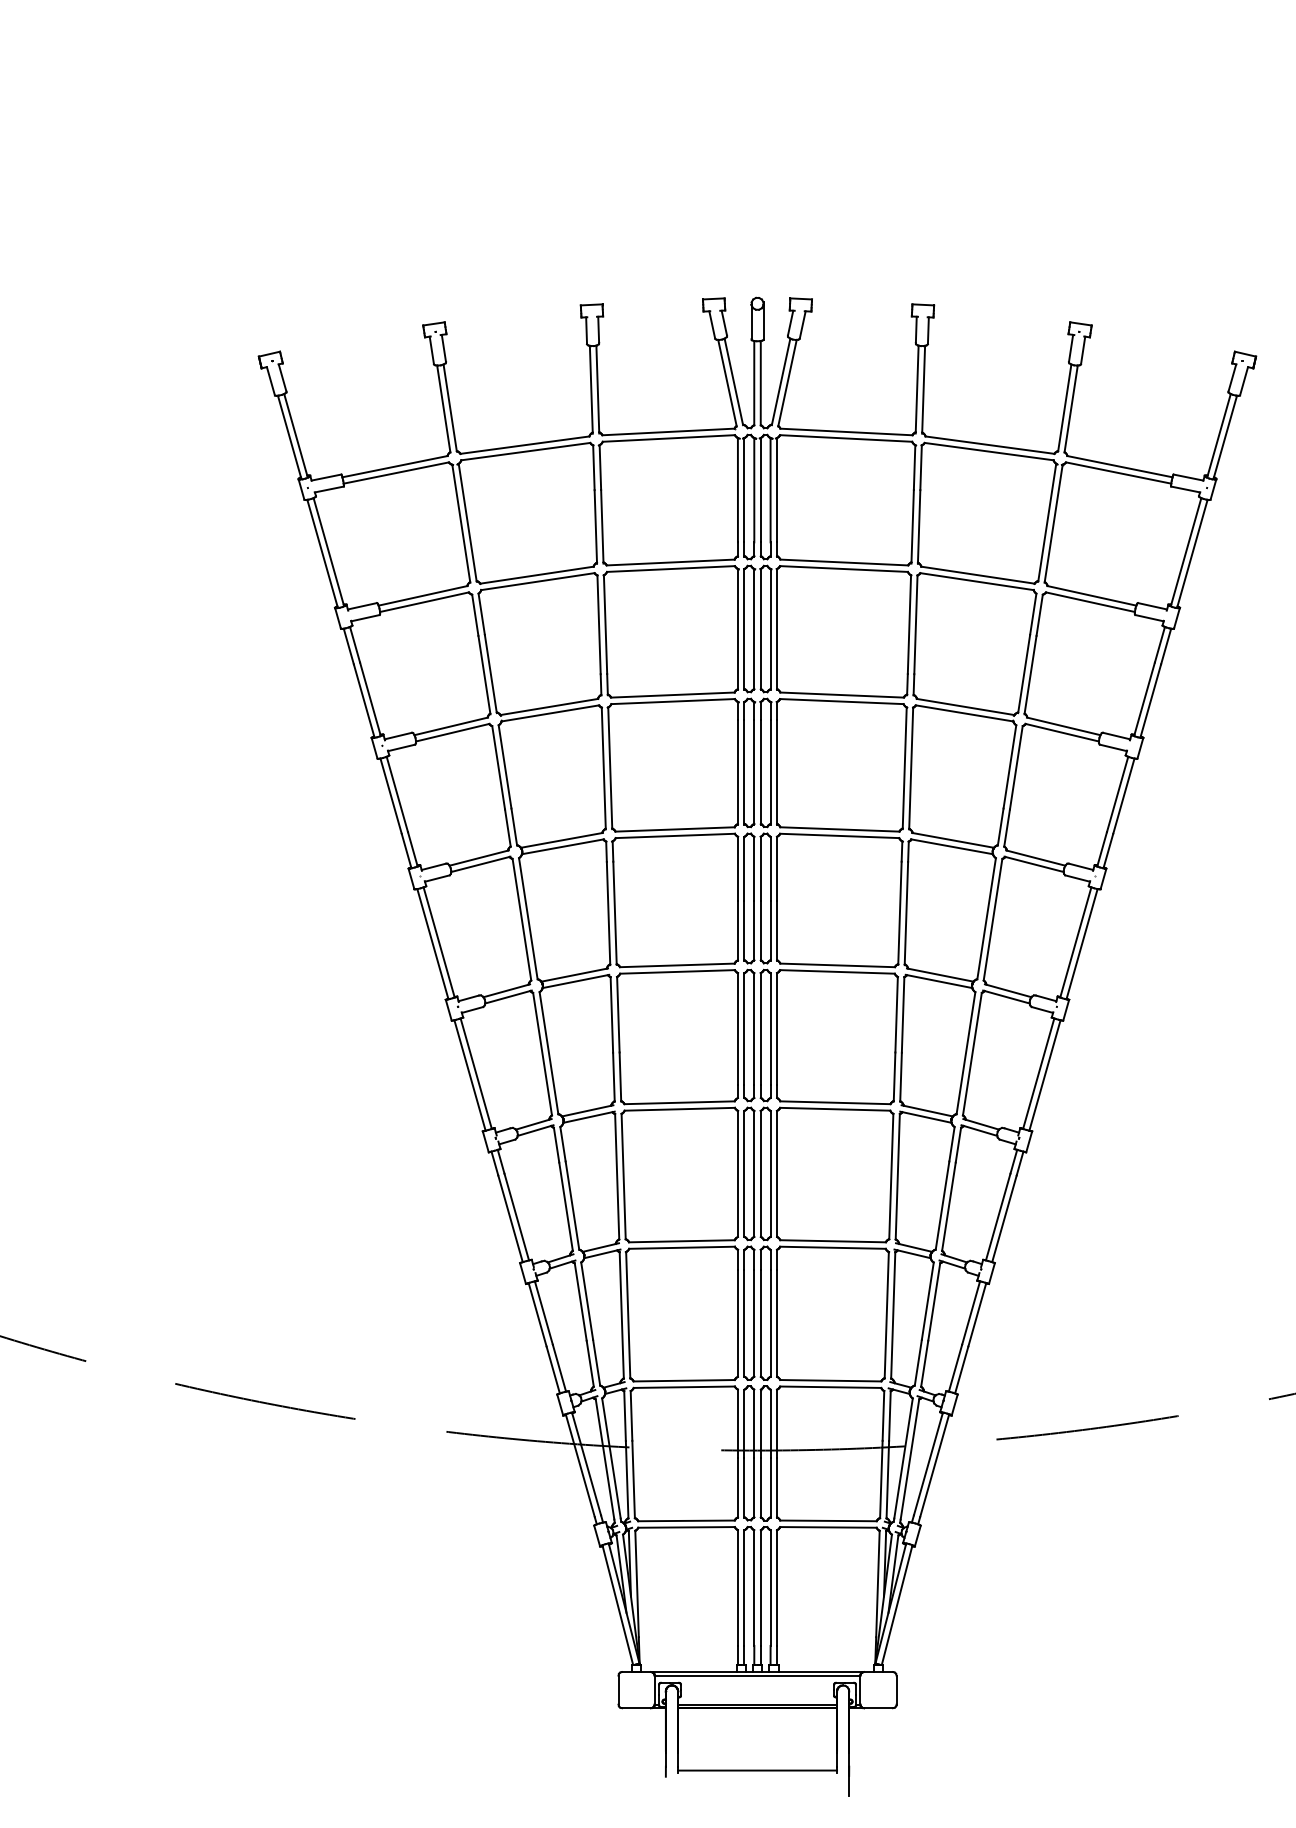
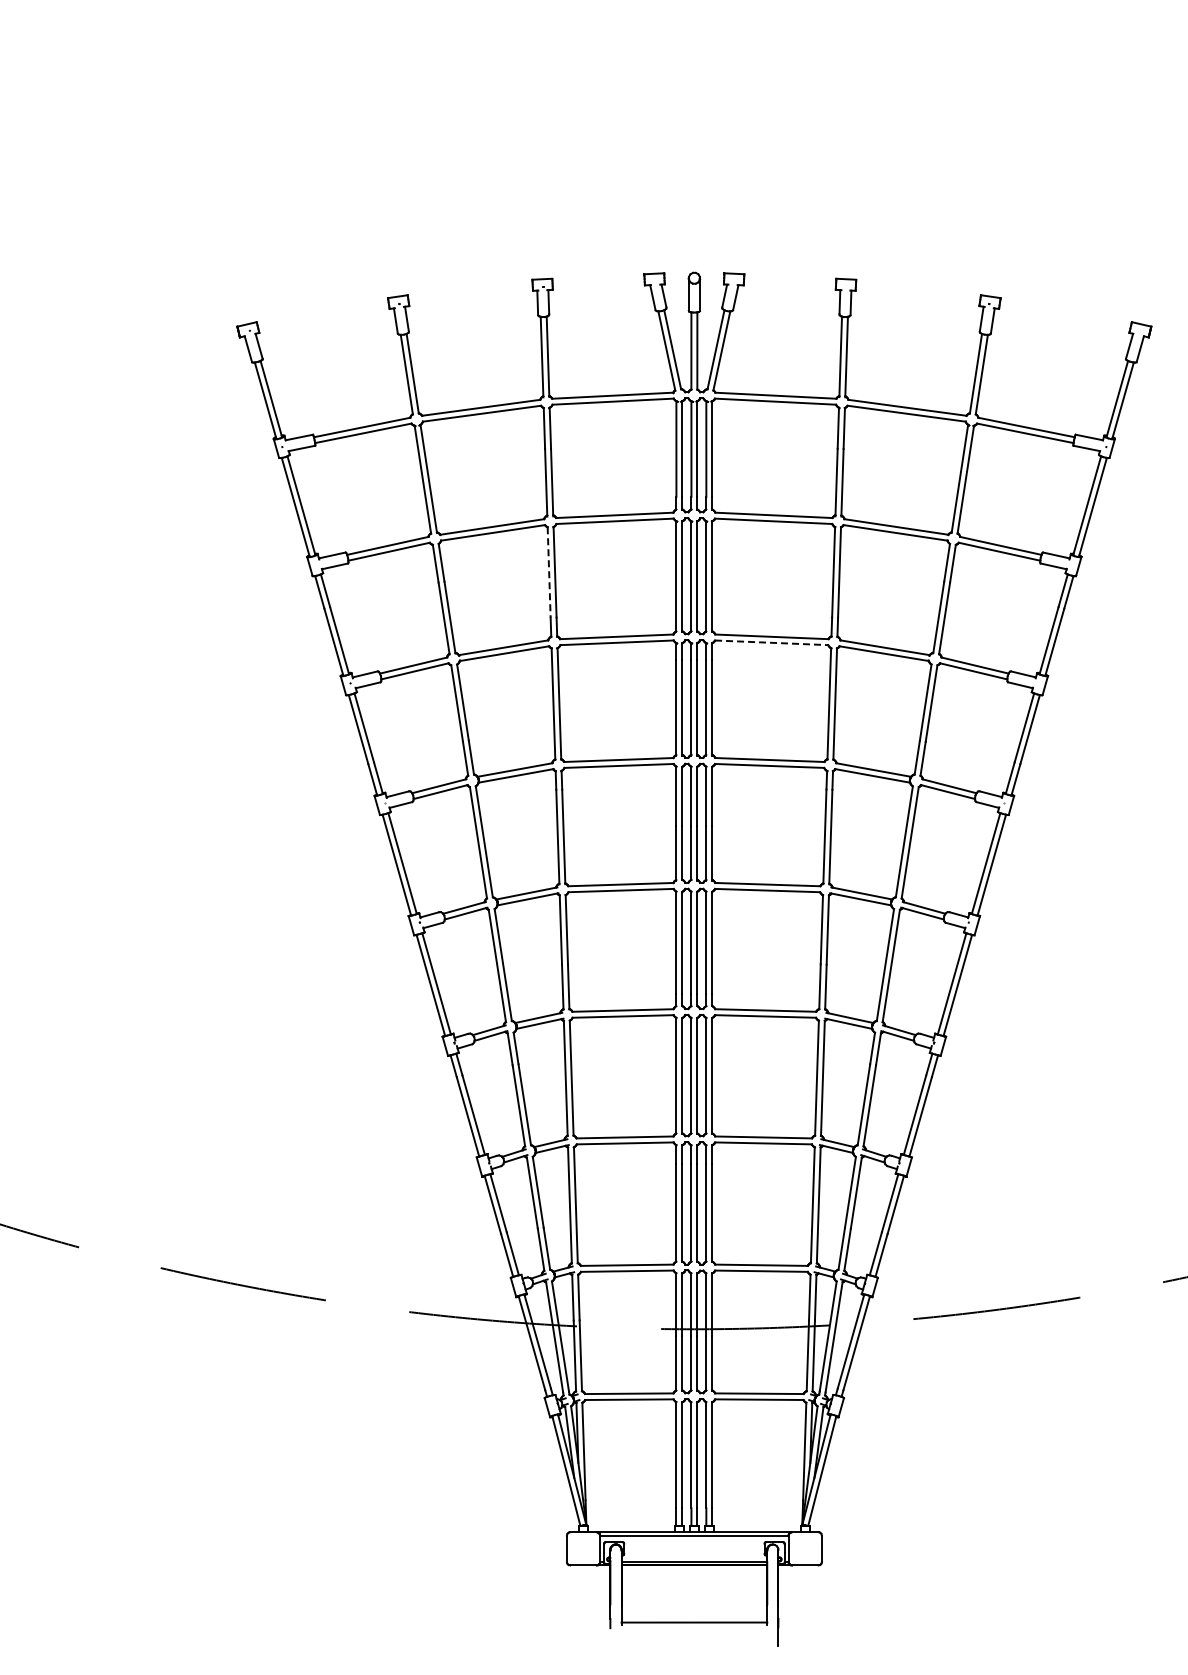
line: (599, 625) -> (549, 573), solid -> dashed
line: (841, 701) -> (771, 642), solid -> dashed

